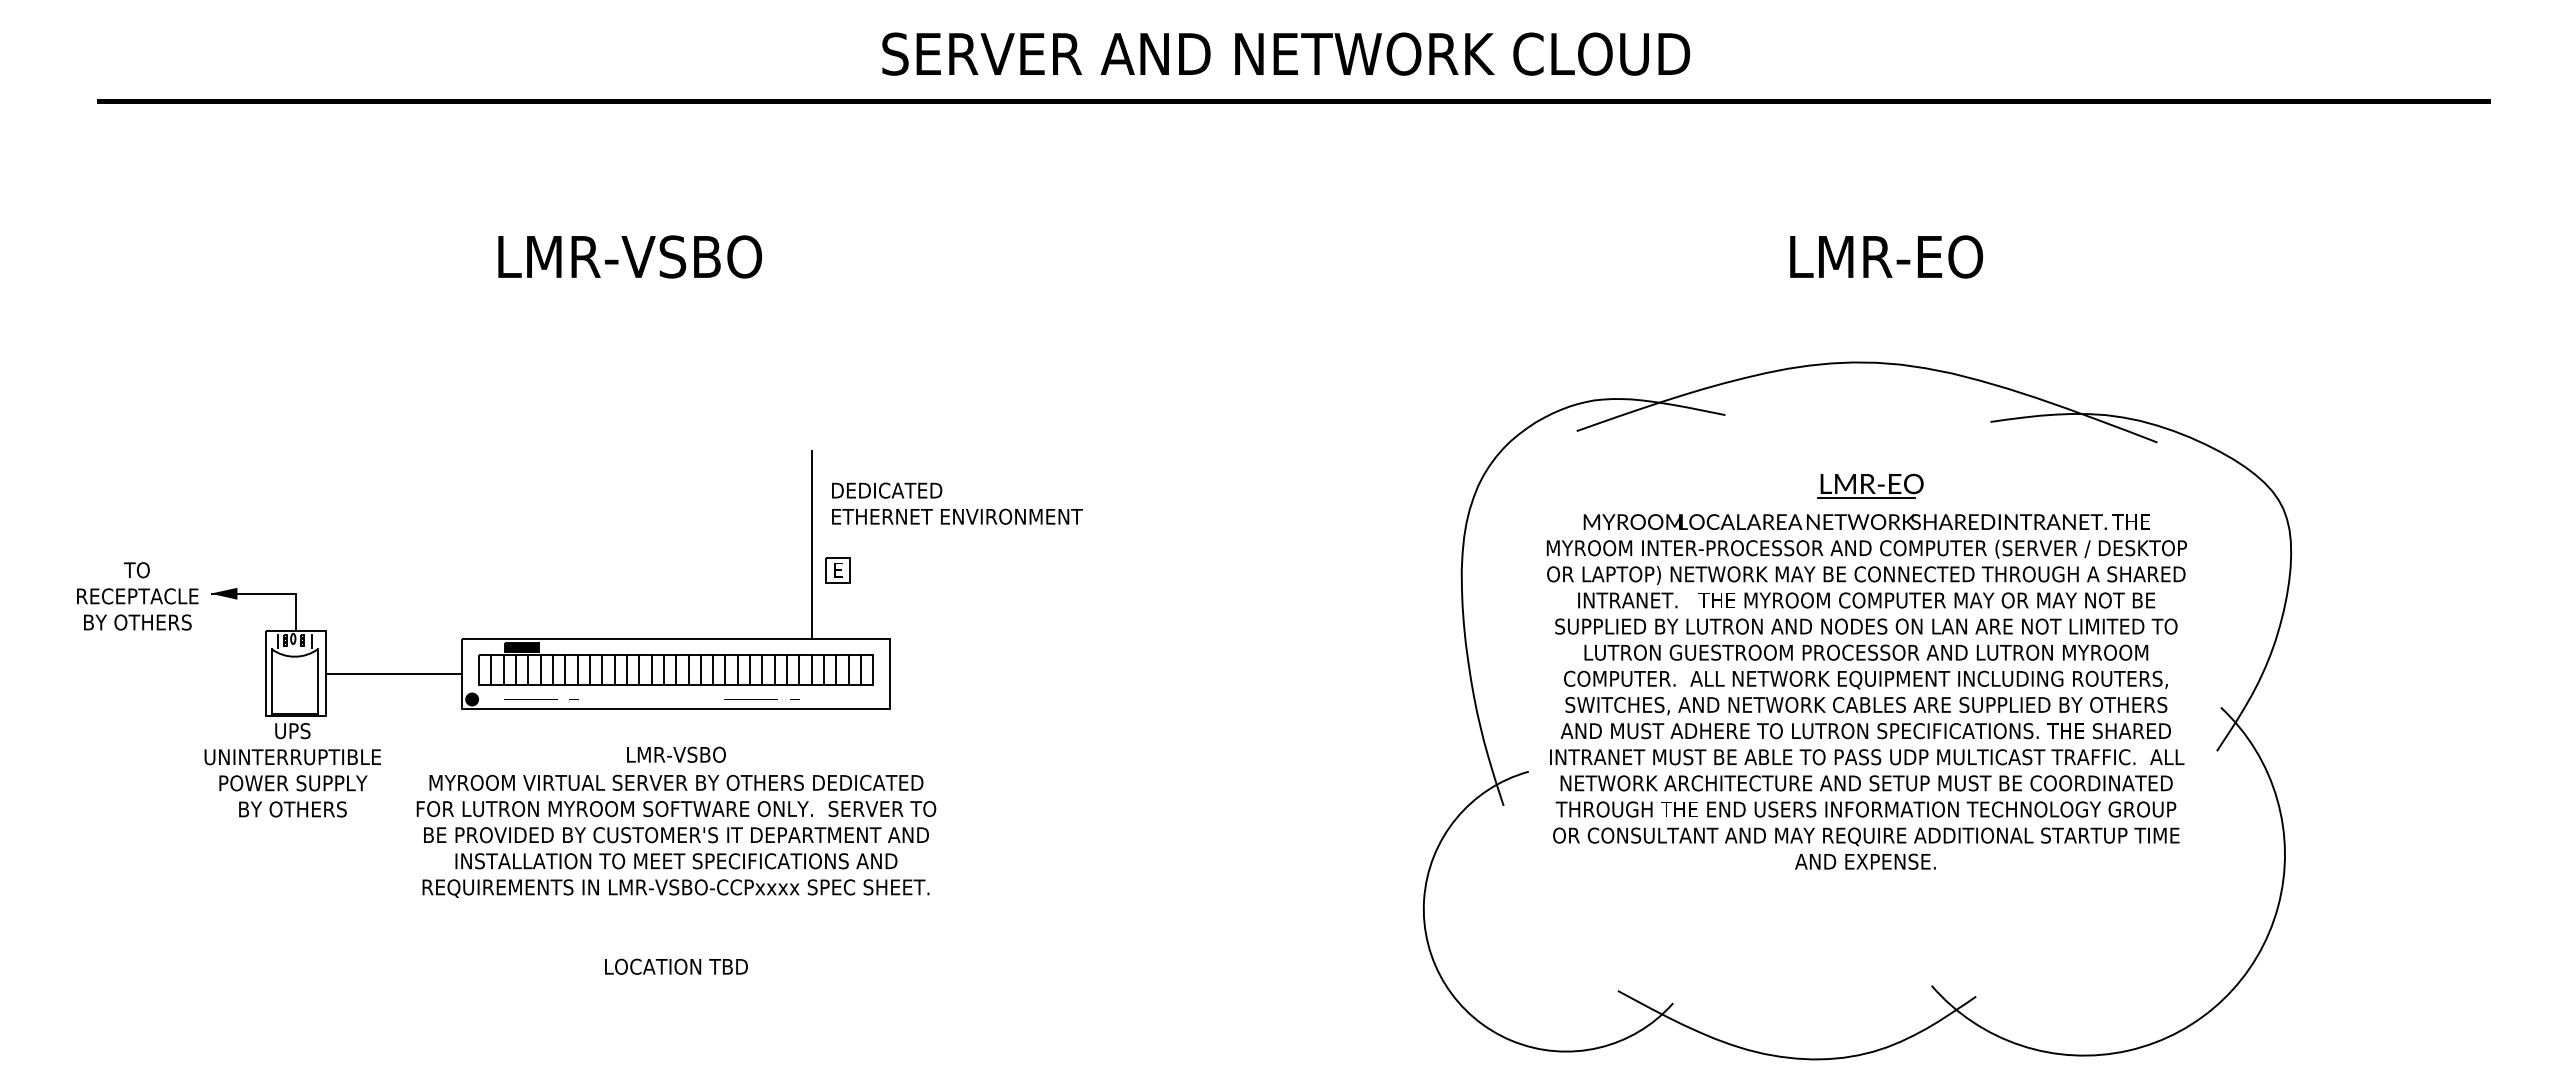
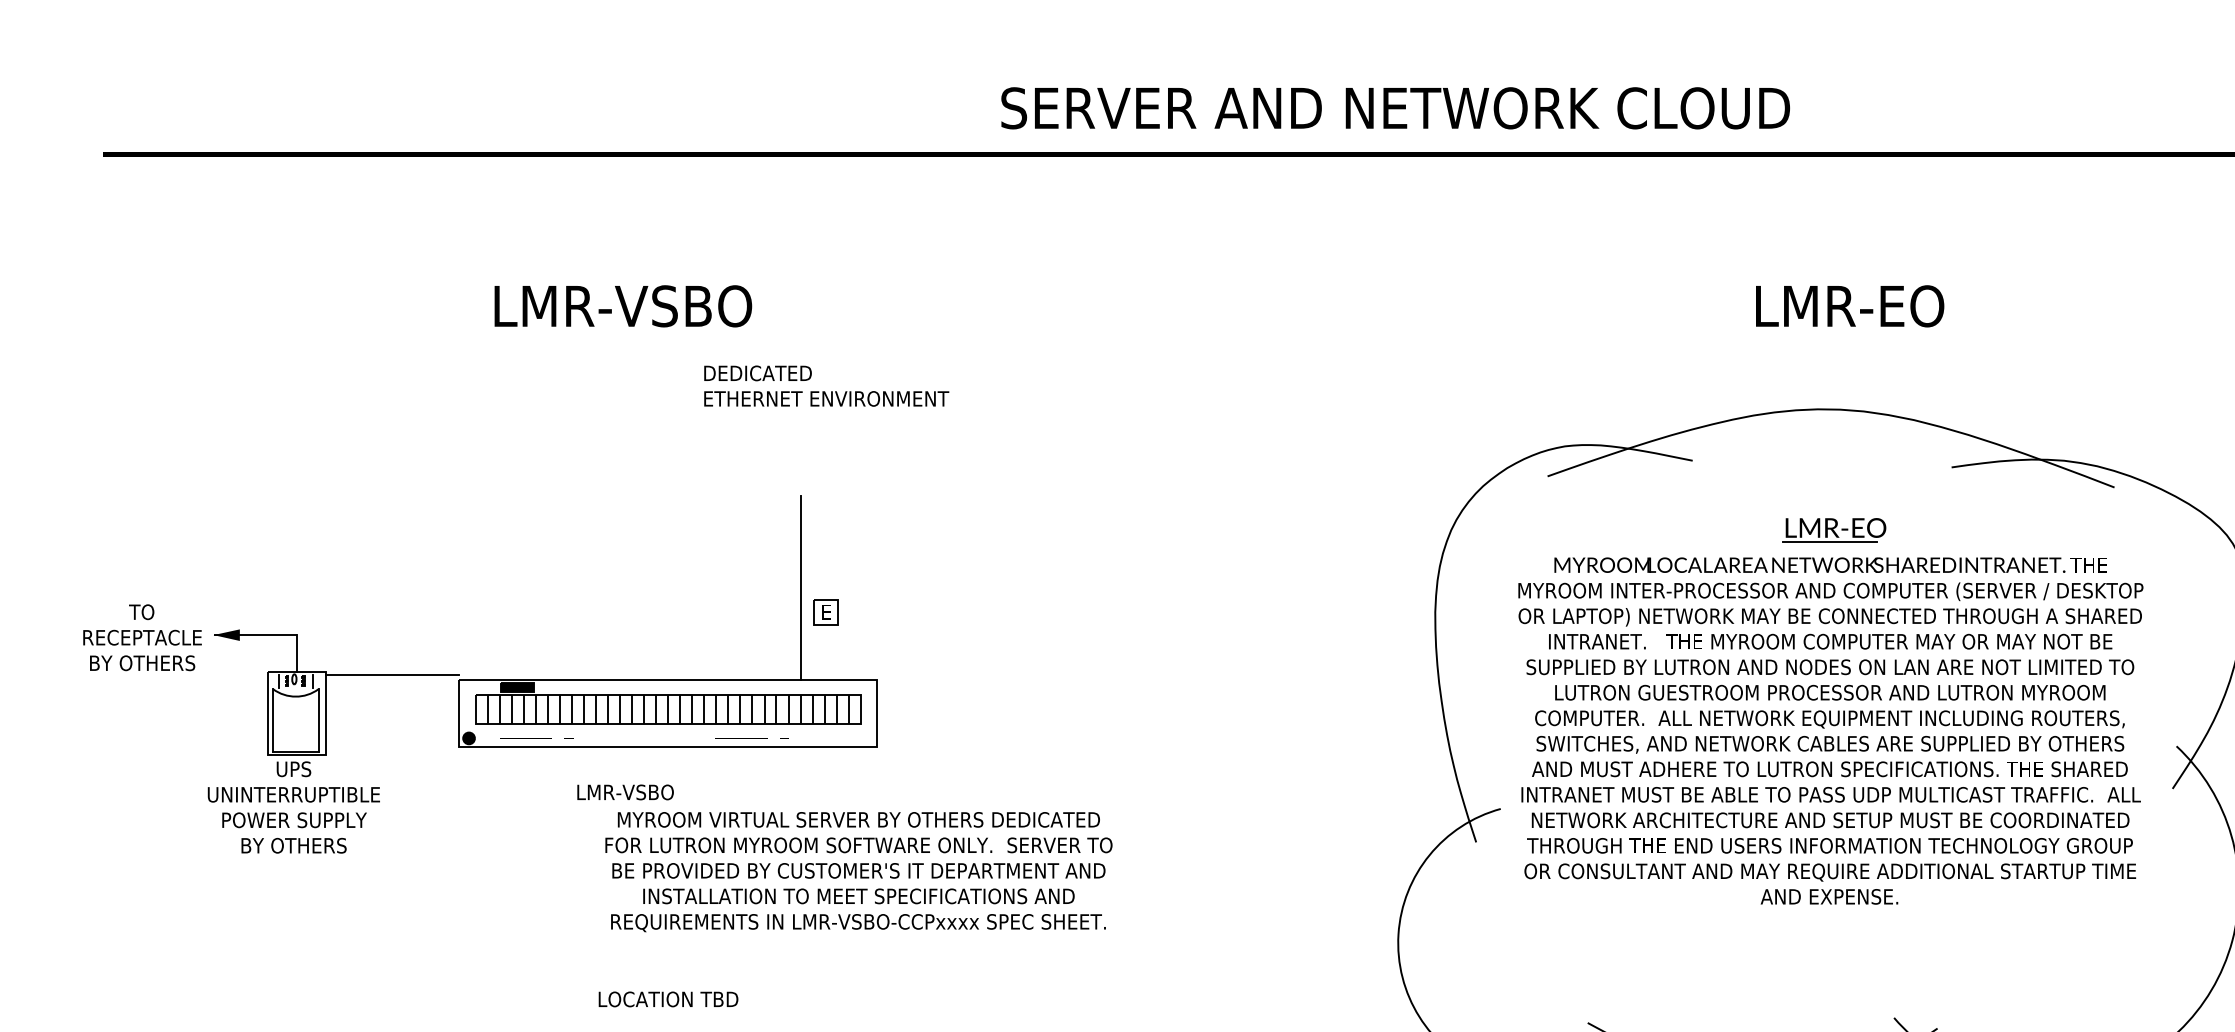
text: (1286, 53) -> (1395, 107), moved
text: (957, 503) -> (826, 385), moved
line: (393, 673) -> (392, 674), moved
text: (676, 754) -> (625, 792), moved
text: (676, 835) -> (858, 871), moved

